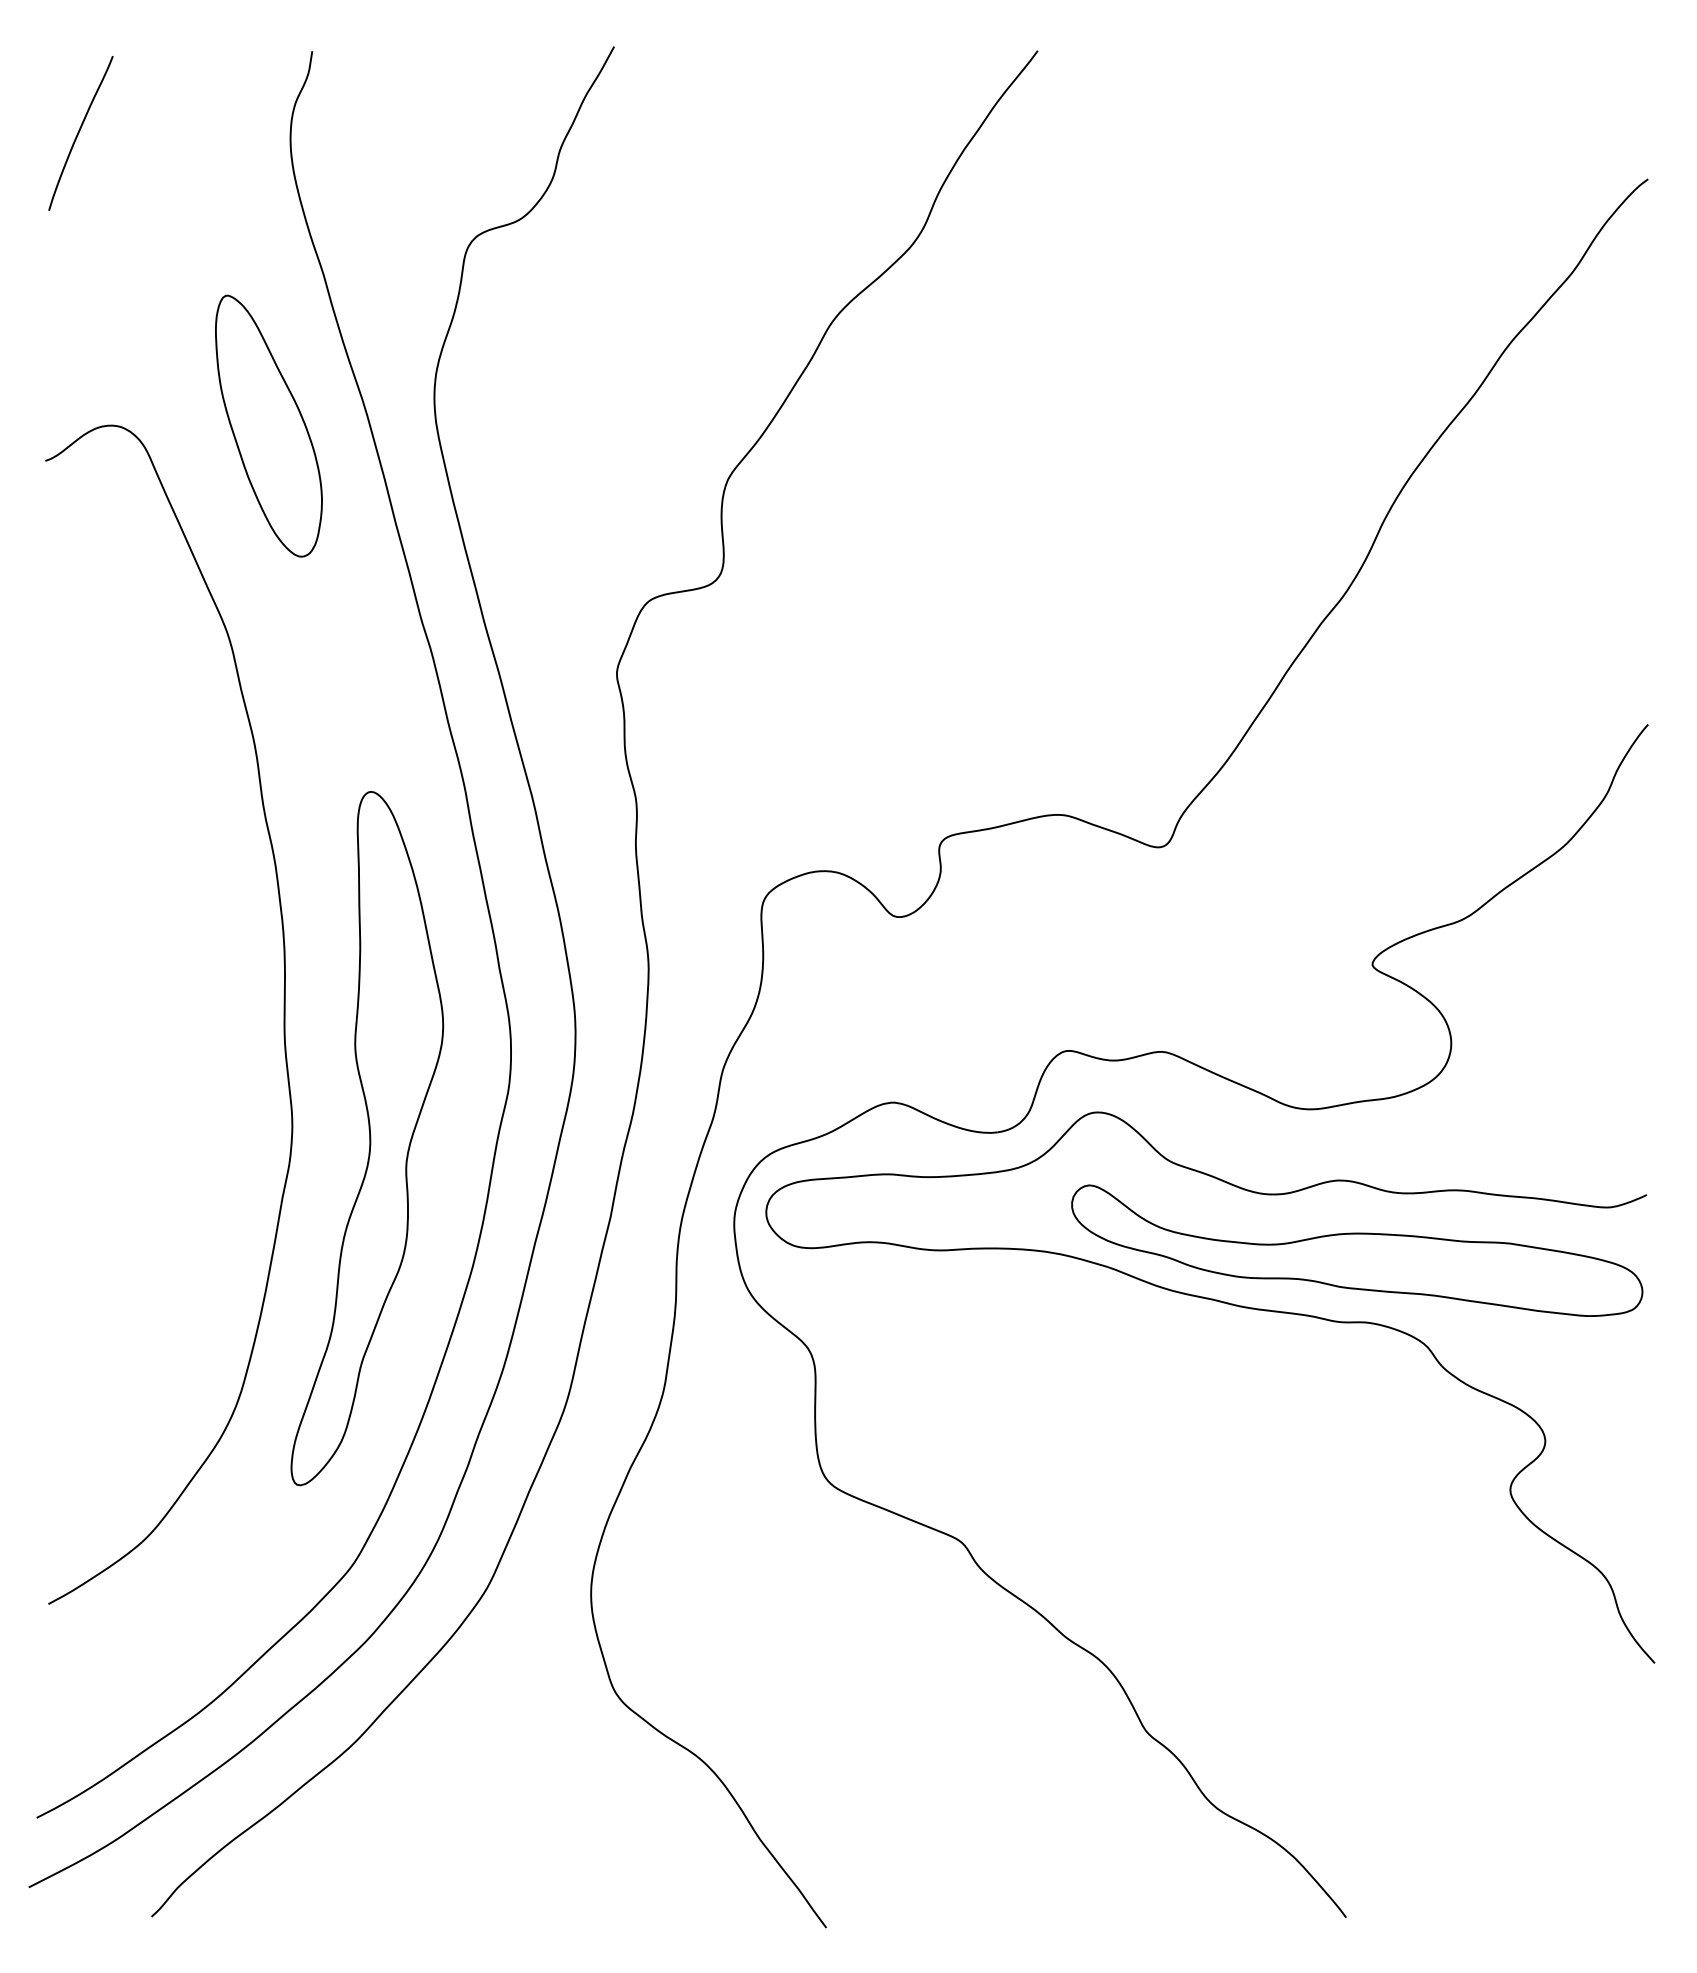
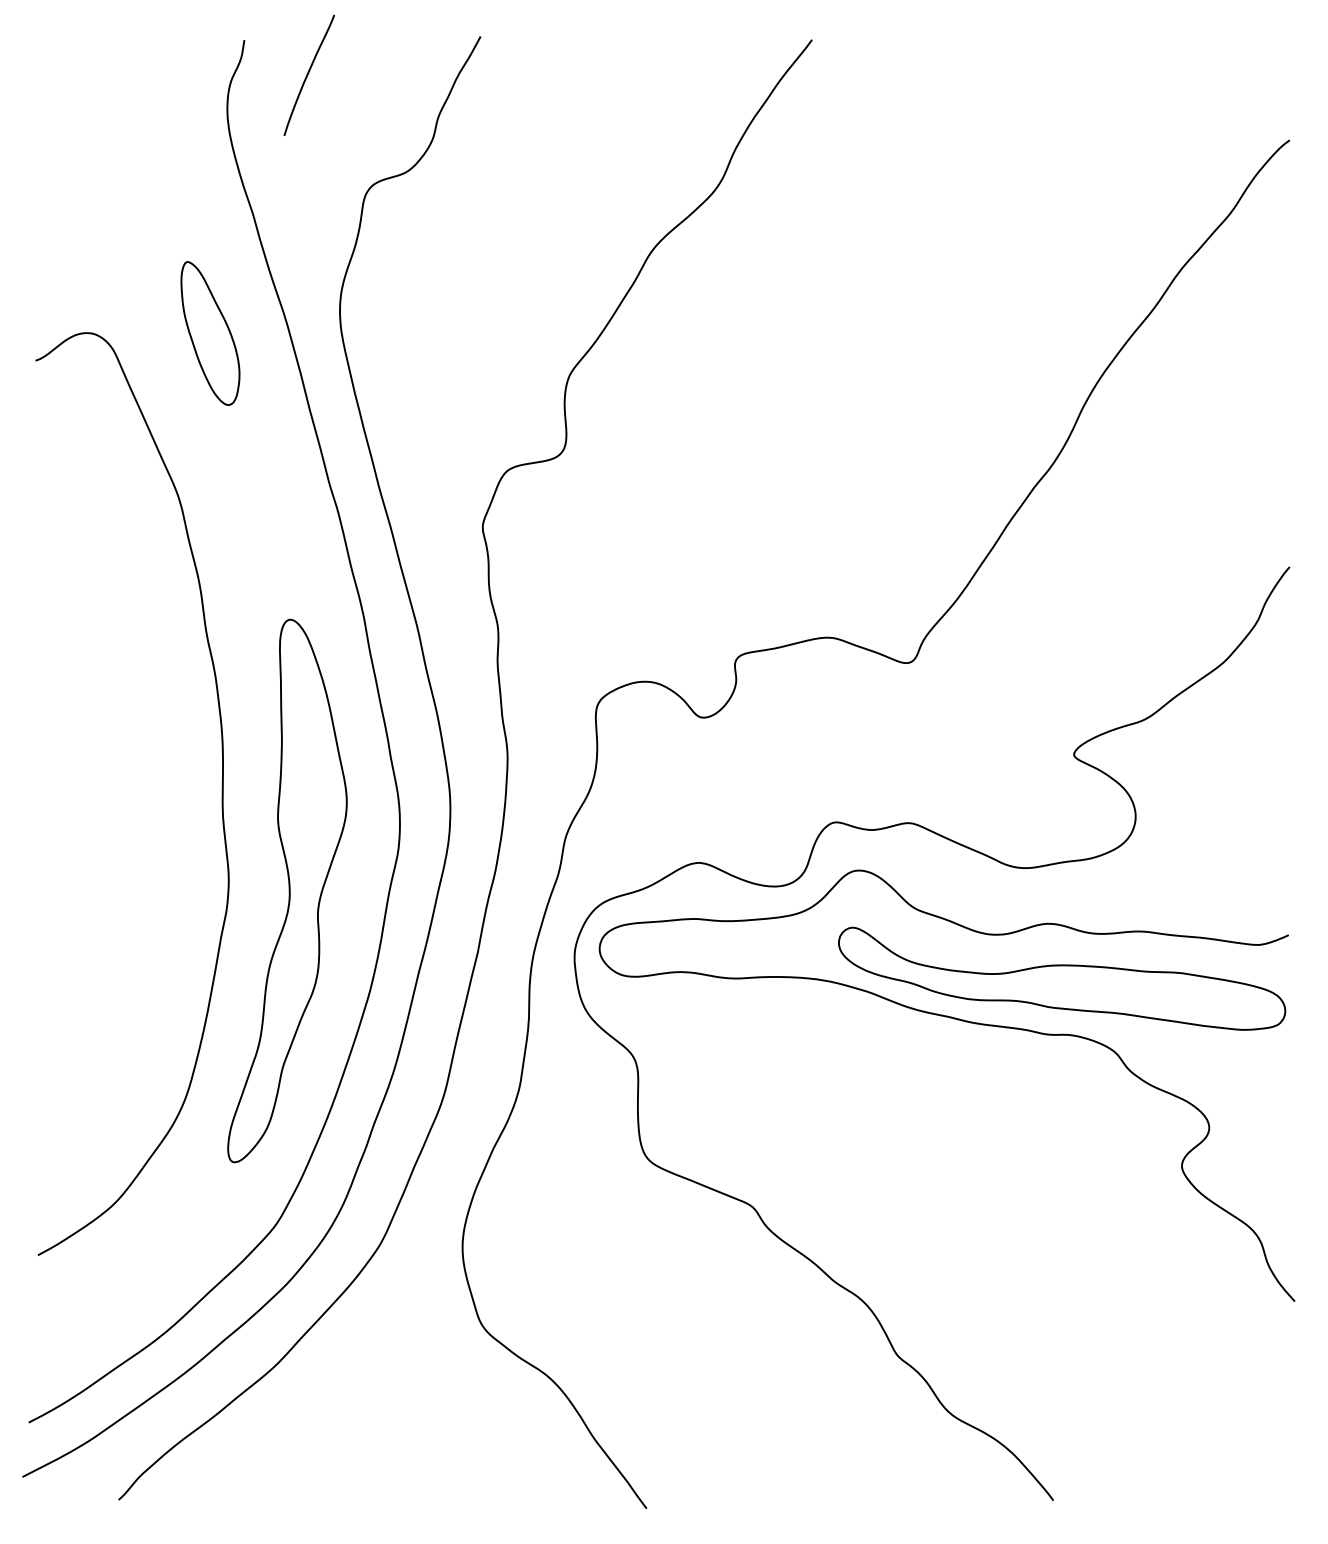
curve: (81, 130) -> (309, 73), moved
part: (268, 426) -> (210, 333), size x0.7

